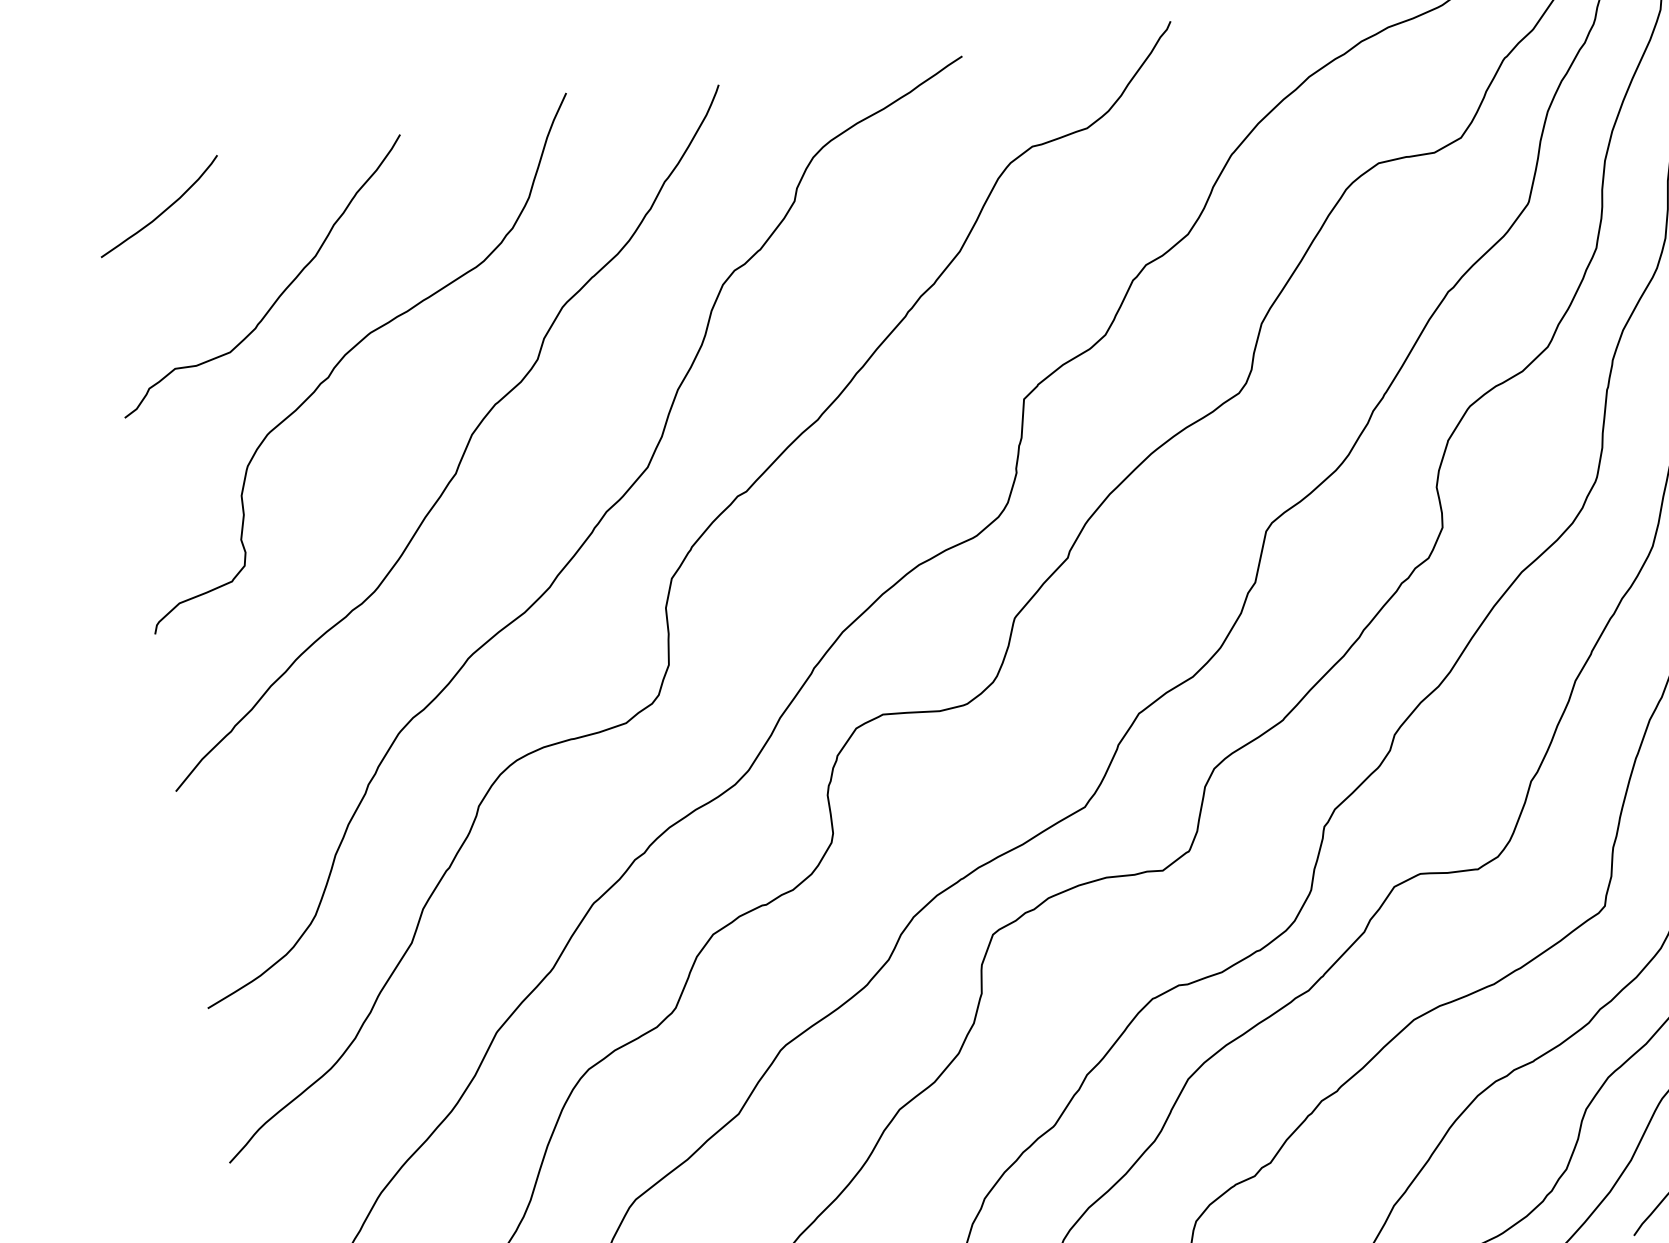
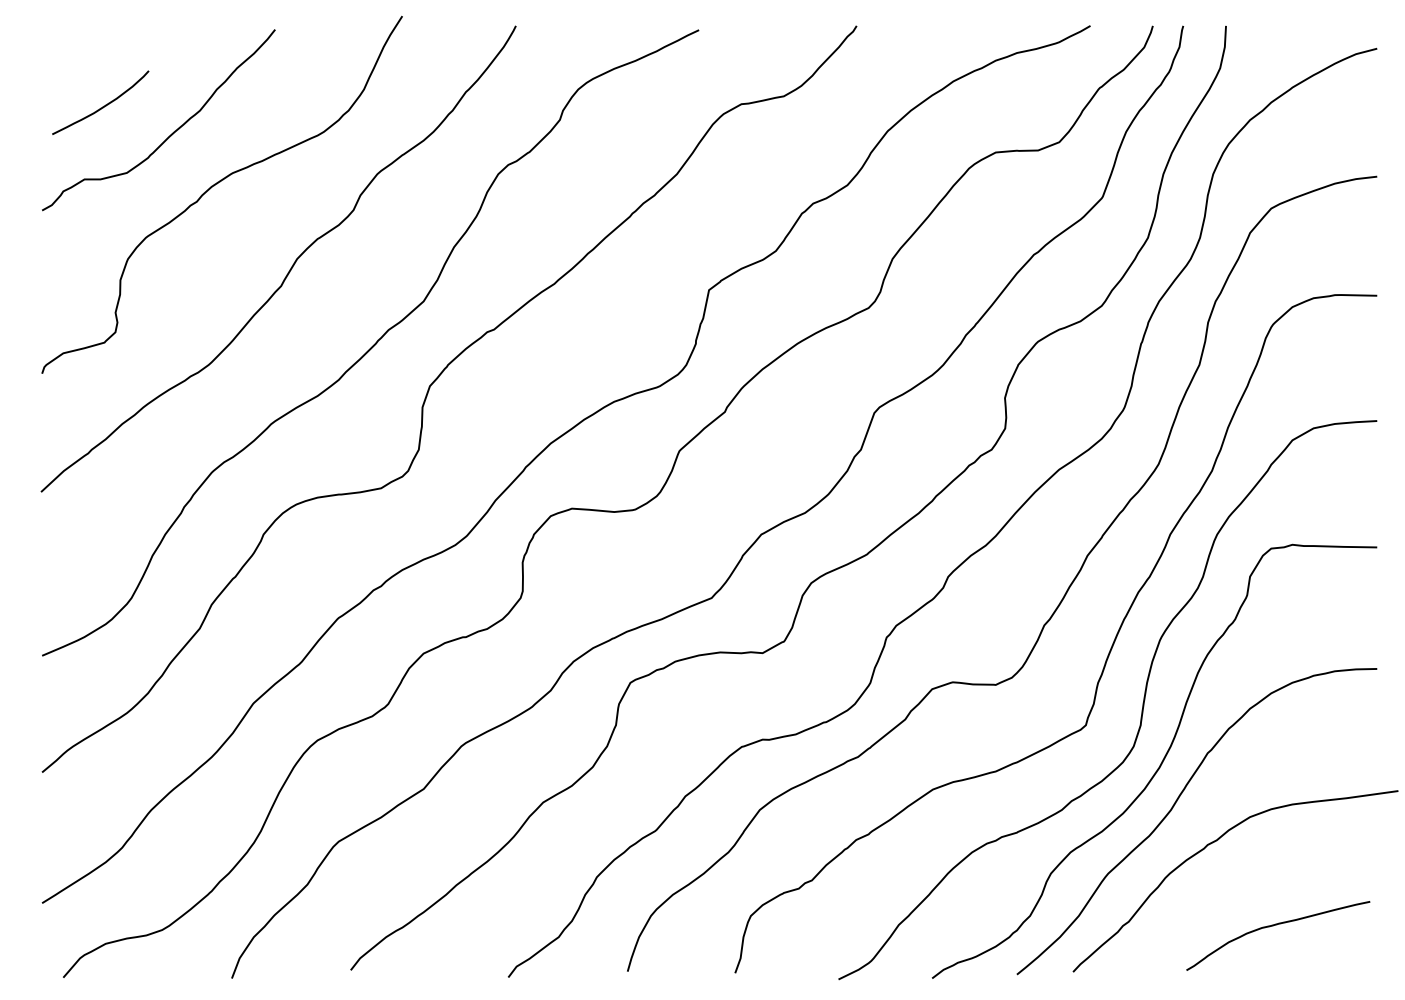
curve: (162, 211) -> (102, 106), moved

